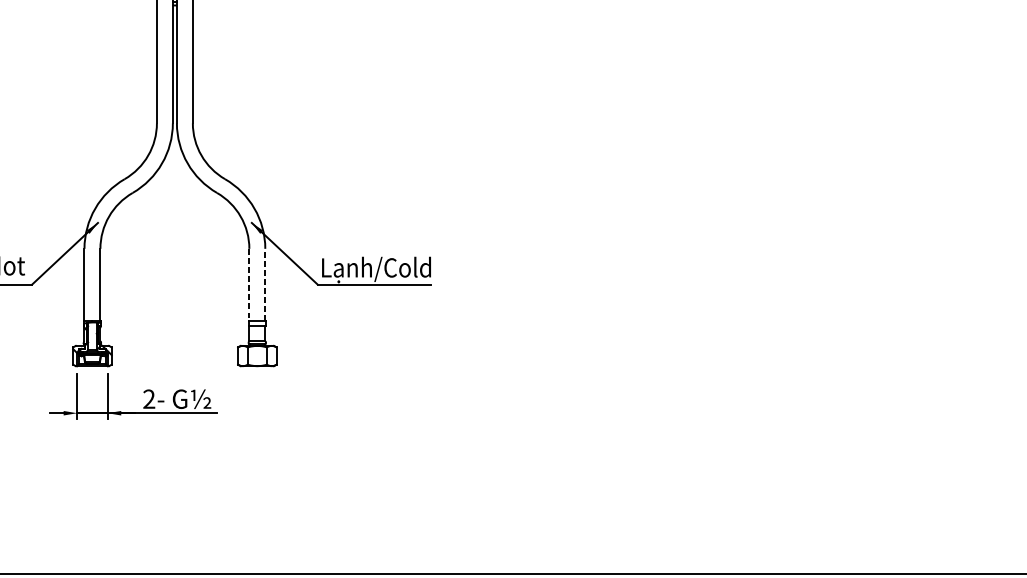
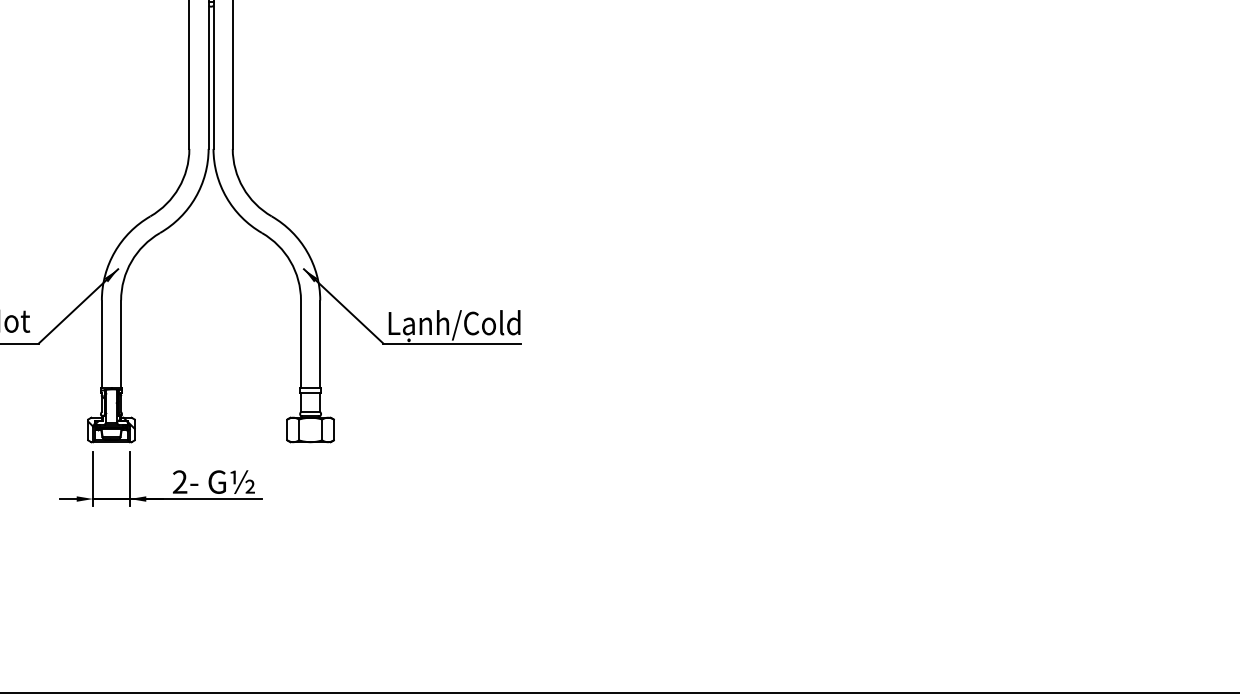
line: (249, 285) -> (301, 344), dashed -> solid
line: (265, 285) -> (320, 344), dashed -> solid

